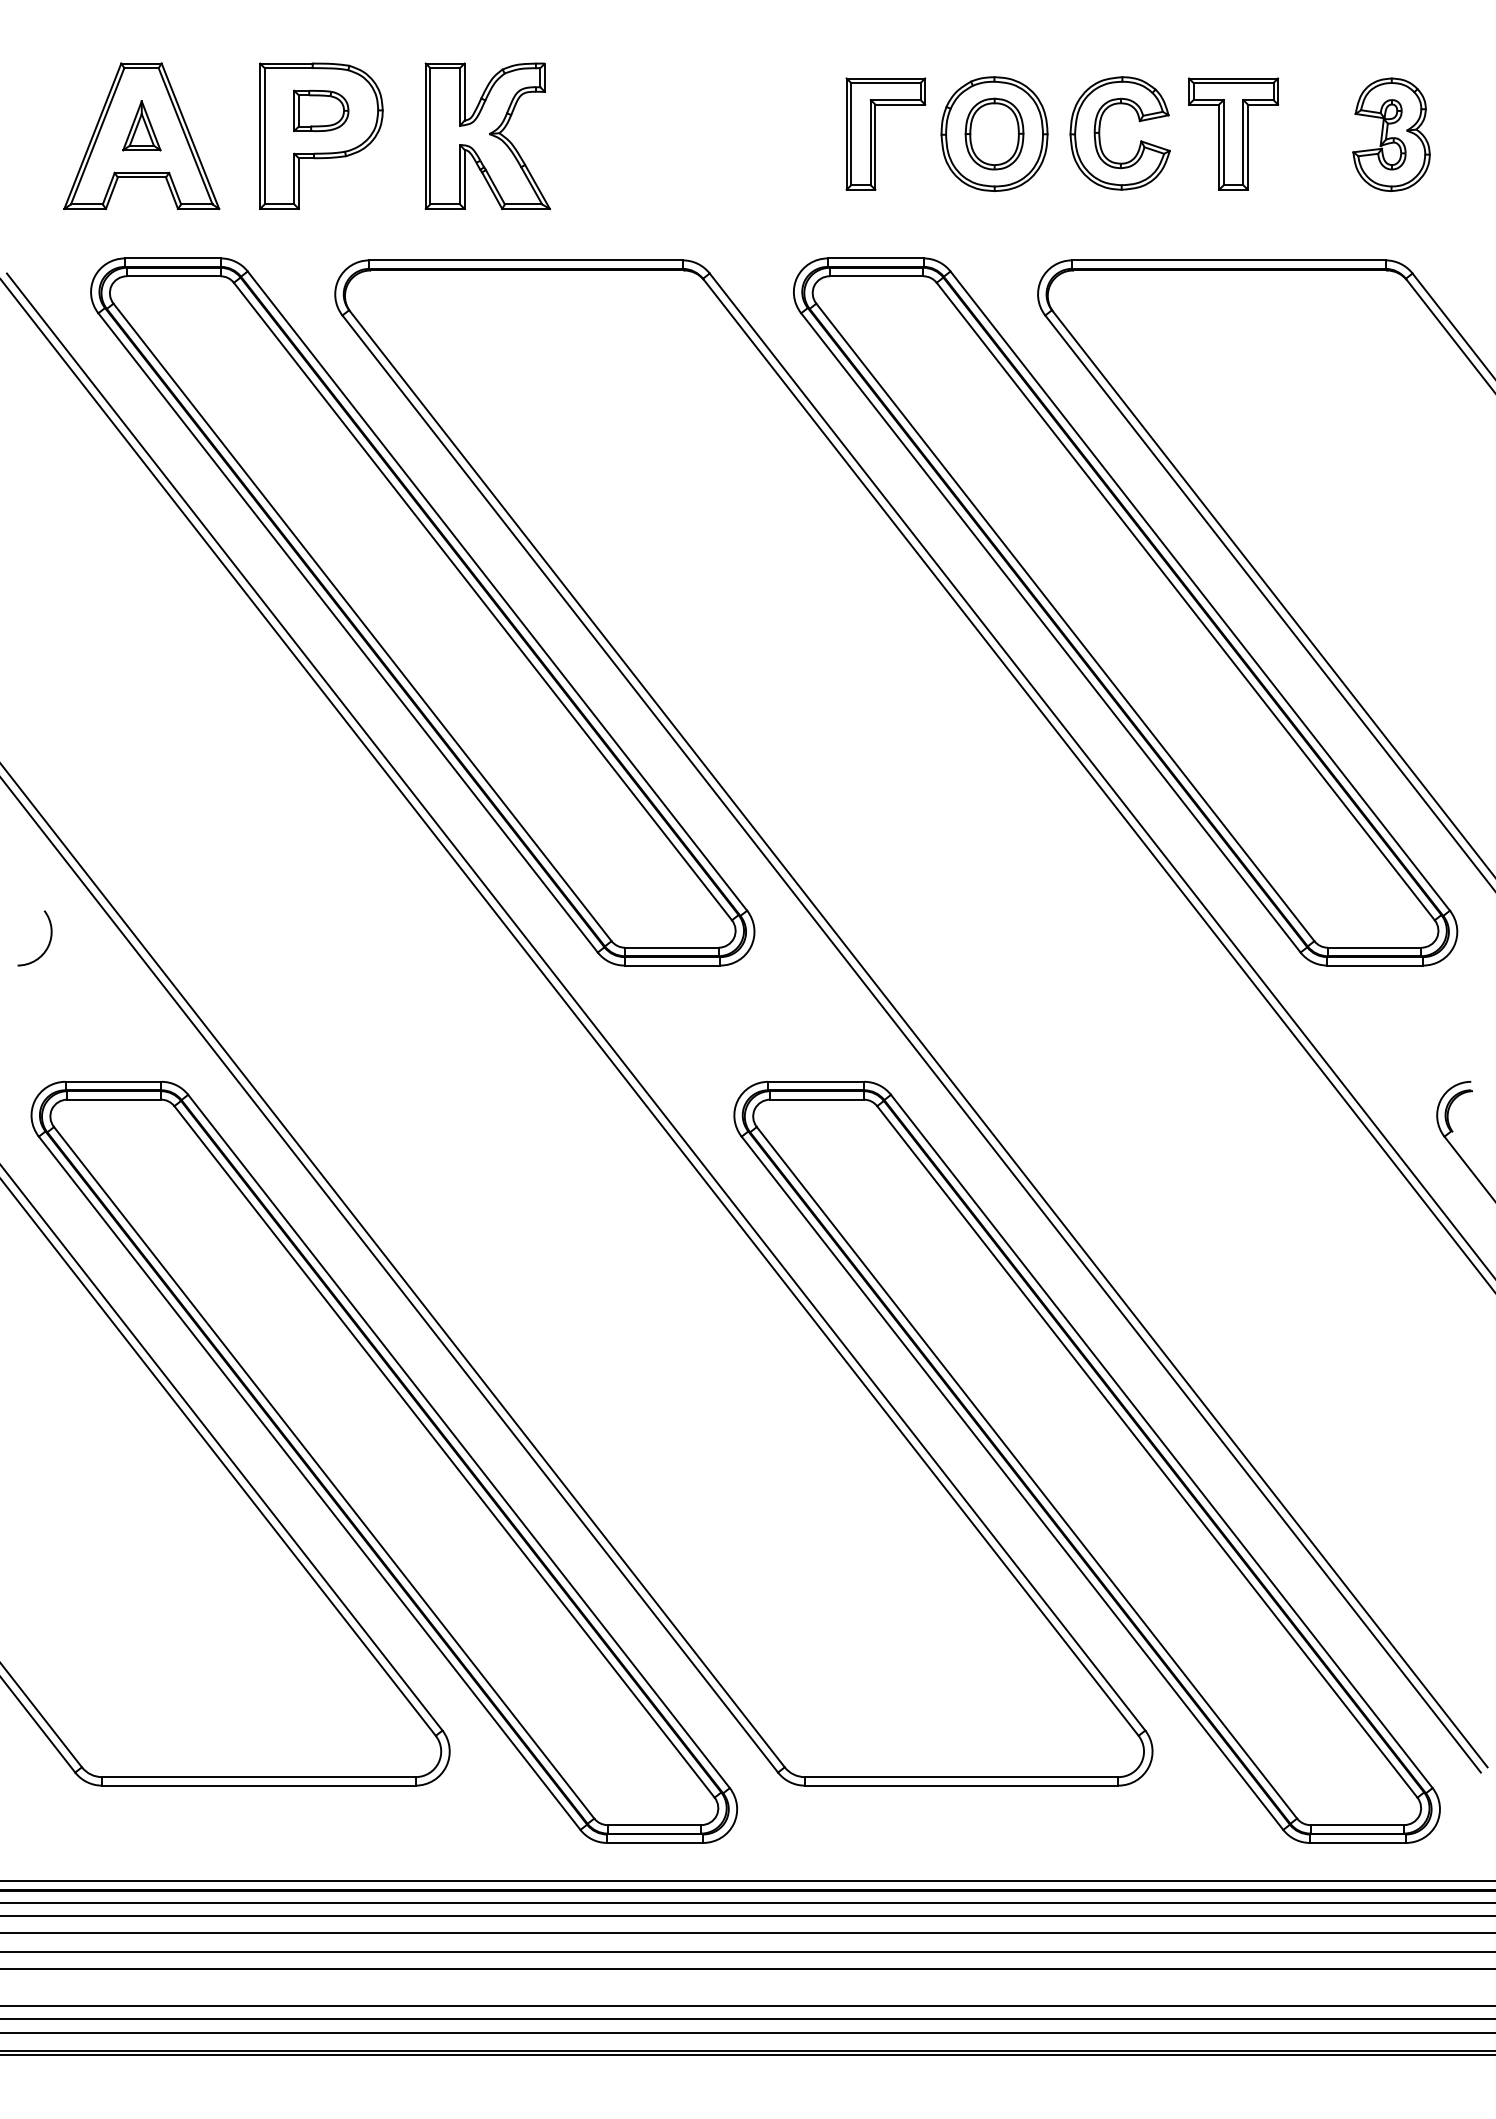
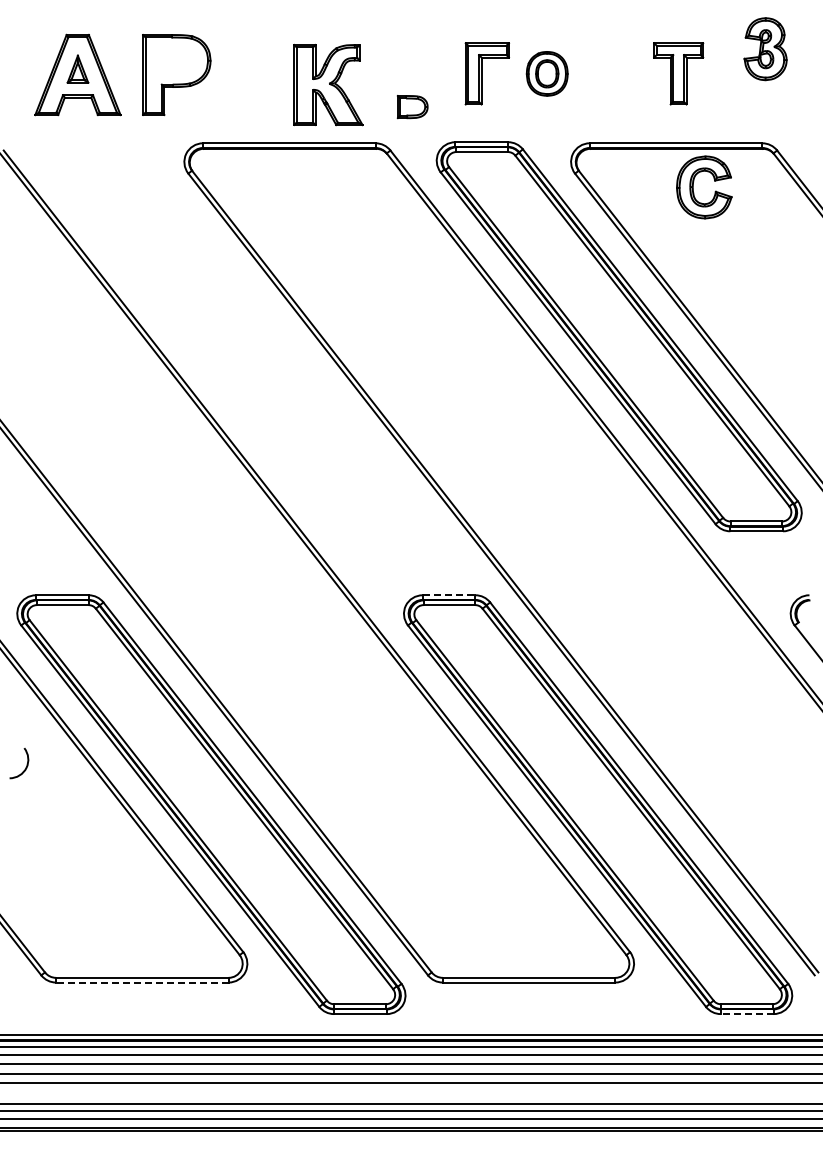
part: (320, 111) -> (412, 107), moved
part: (995, 133) -> (547, 73), size x0.7
part: (1391, 135) -> (765, 49), moved
part: (488, 137) -> (328, 85), moved
part: (1138, 140) -> (714, 191), moved
part: (422, 611) -> (232, 336), removed
curve: (48, 940) -> (26, 764), moved
line: (817, 1082) -> (449, 595), solid -> dashed
line: (257, 1785) -> (141, 982), solid -> dashed
line: (1356, 1843) -> (746, 1014), solid -> dashed

